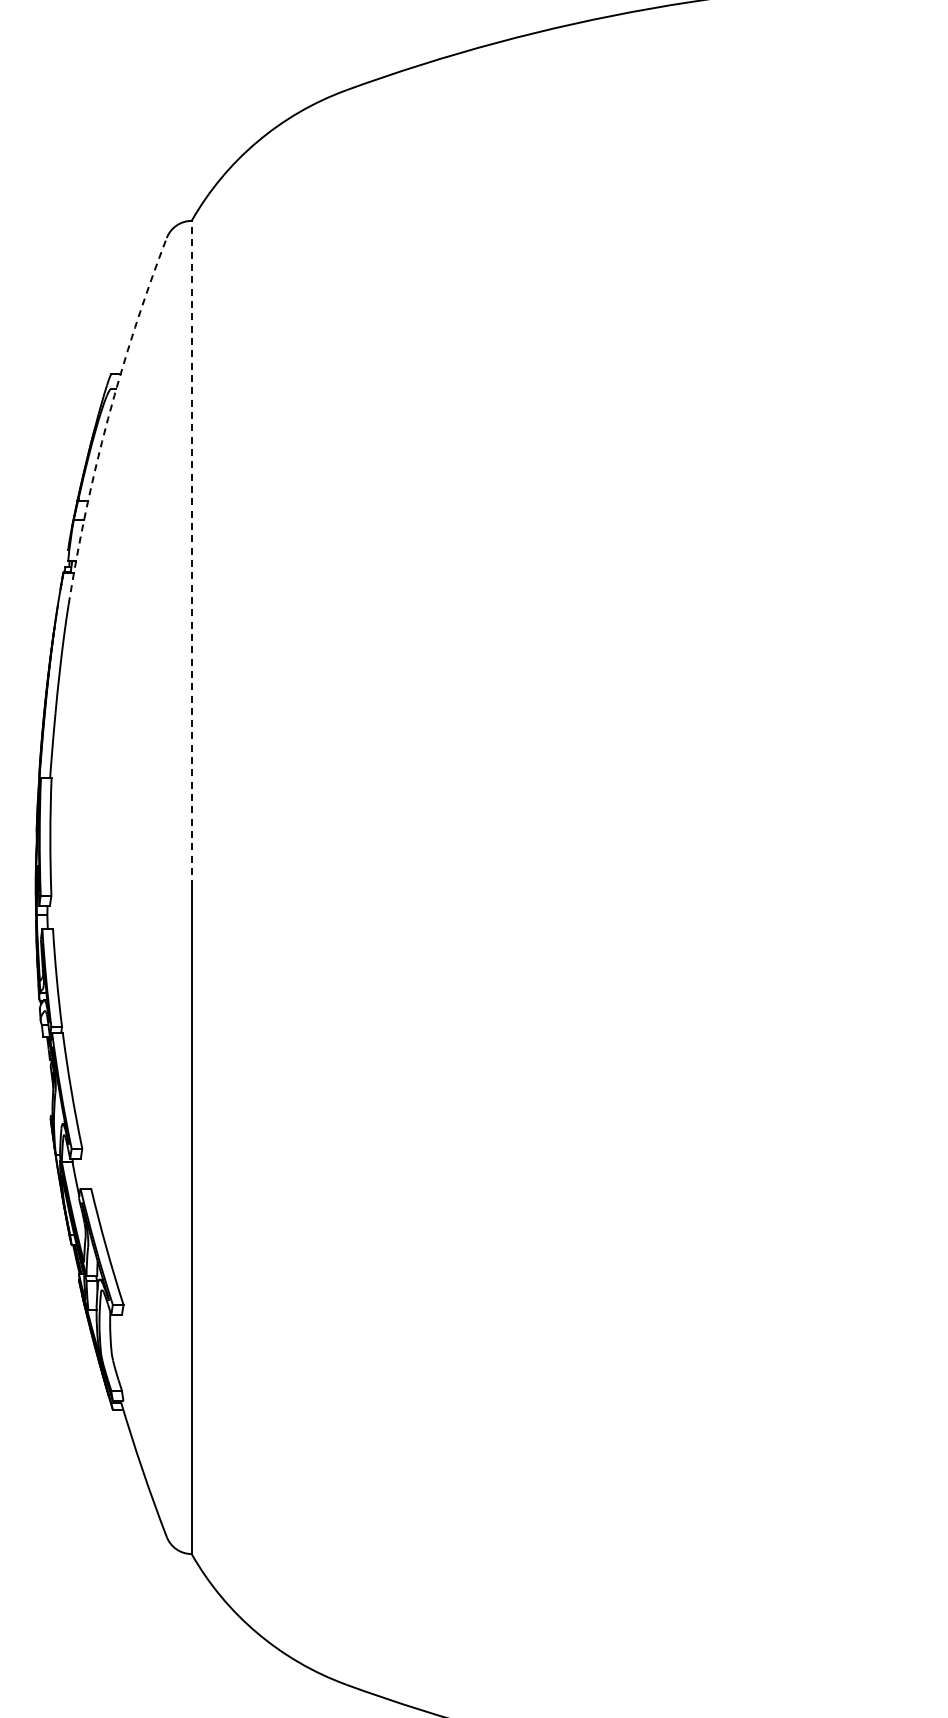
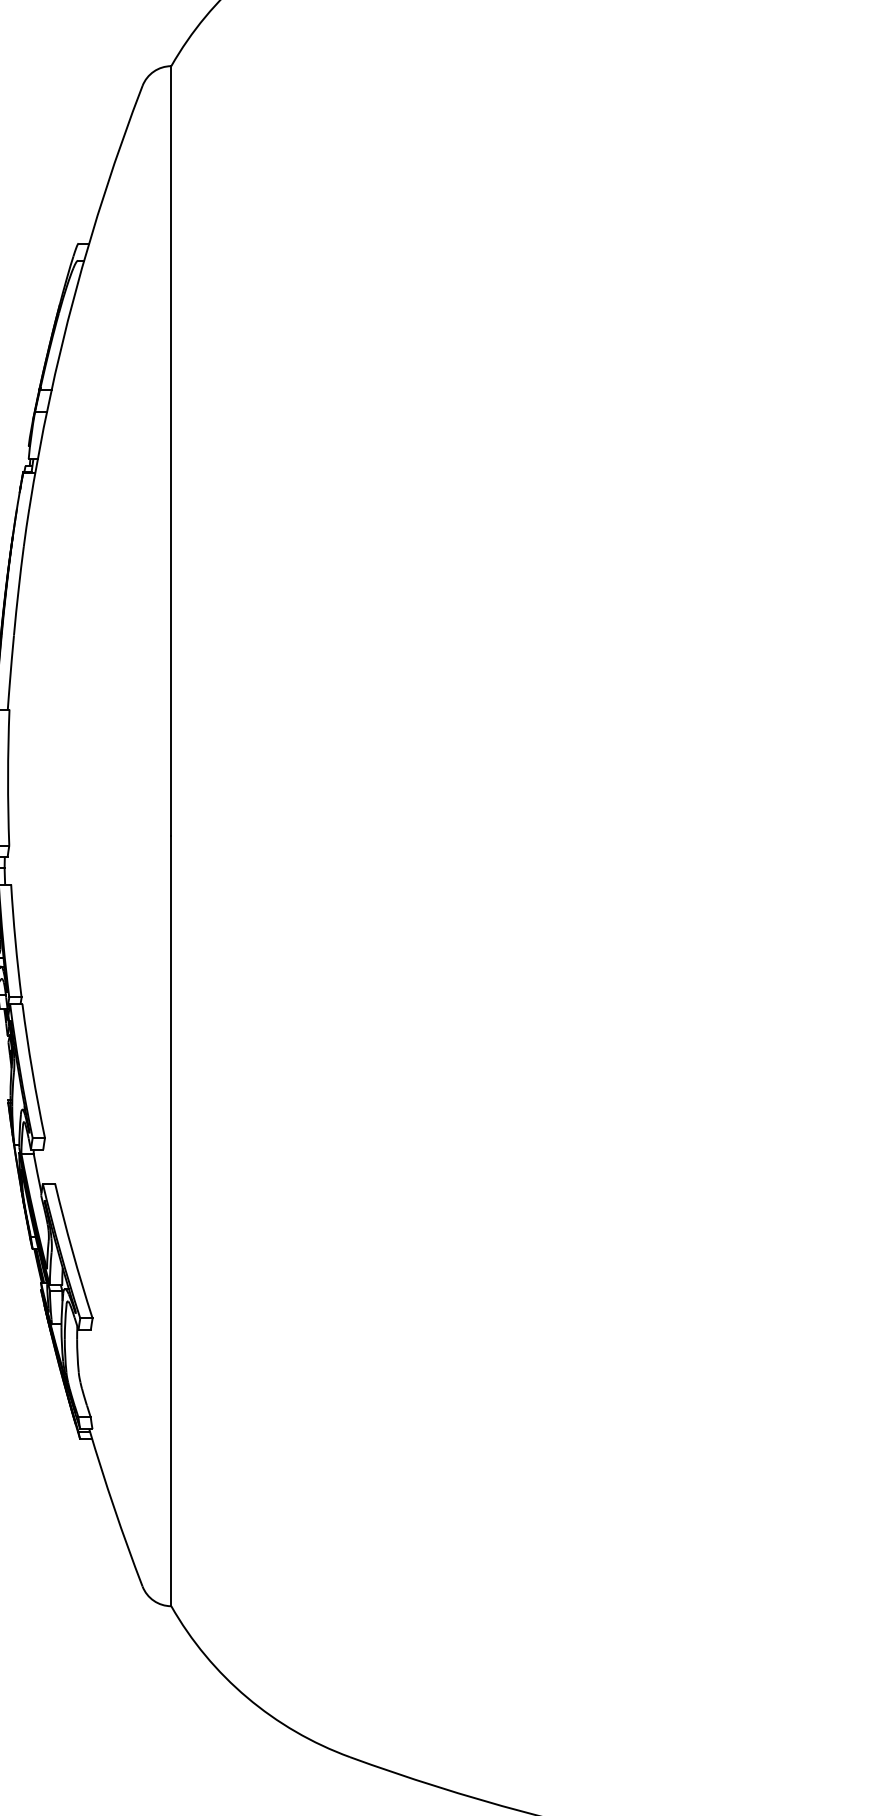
arc: (108, 418) -> (75, 294), dashed -> solid
line: (191, 553) -> (171, 450), dashed -> solid

